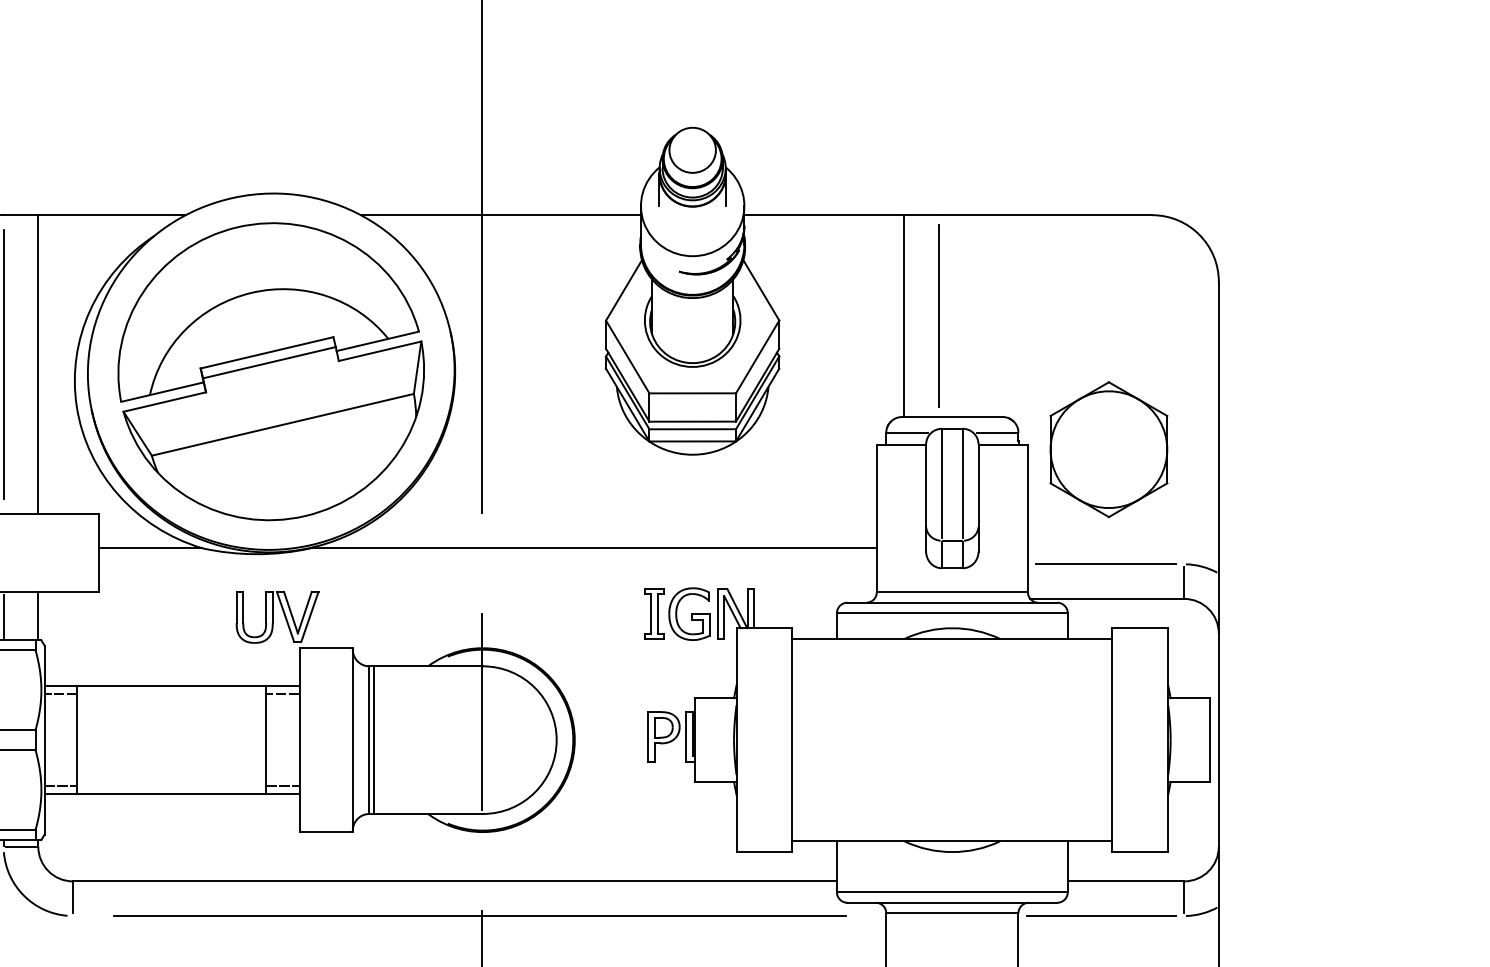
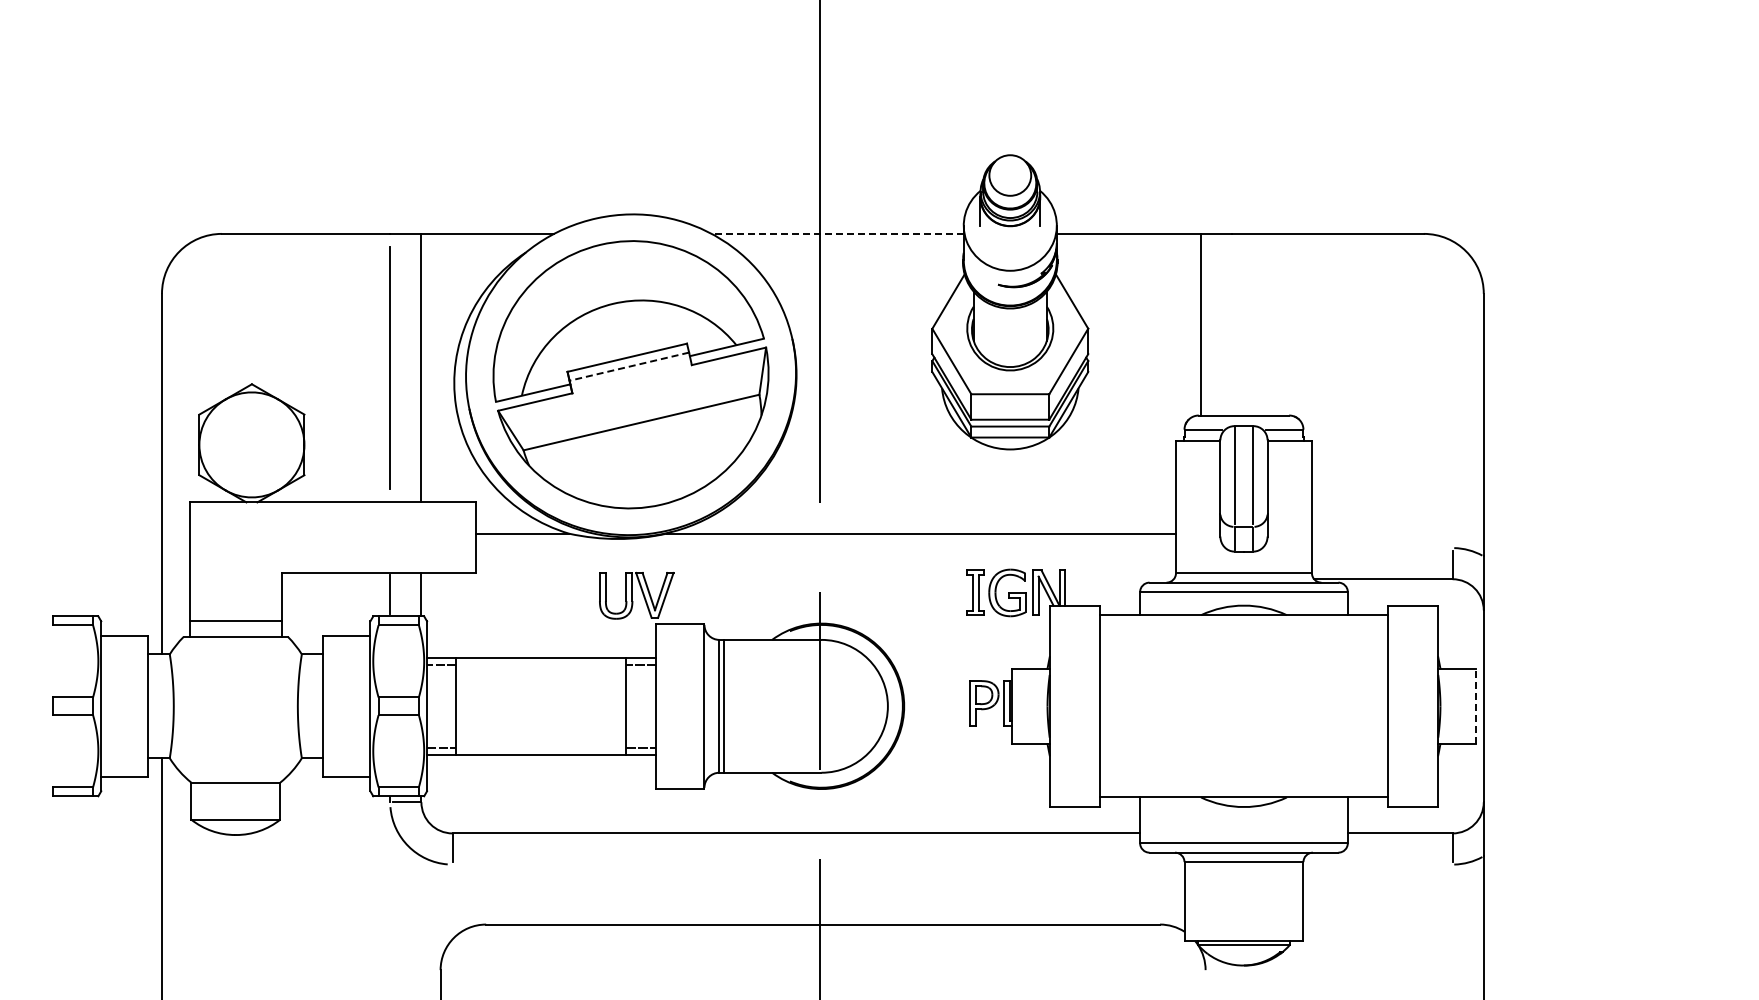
line: (500, 214) -> (837, 233), solid -> dashed
line: (938, 315) -> (1231, 324), removed
line: (268, 362) -> (628, 366), solid -> dashed
part: (1108, 449) -> (1384, 444), removed
line: (1105, 564) -> (1381, 548), removed
line: (1209, 740) -> (1475, 706), solid -> dashed
line: (479, 915) -> (818, 864), removed
line: (1100, 915) -> (1377, 864), removed

